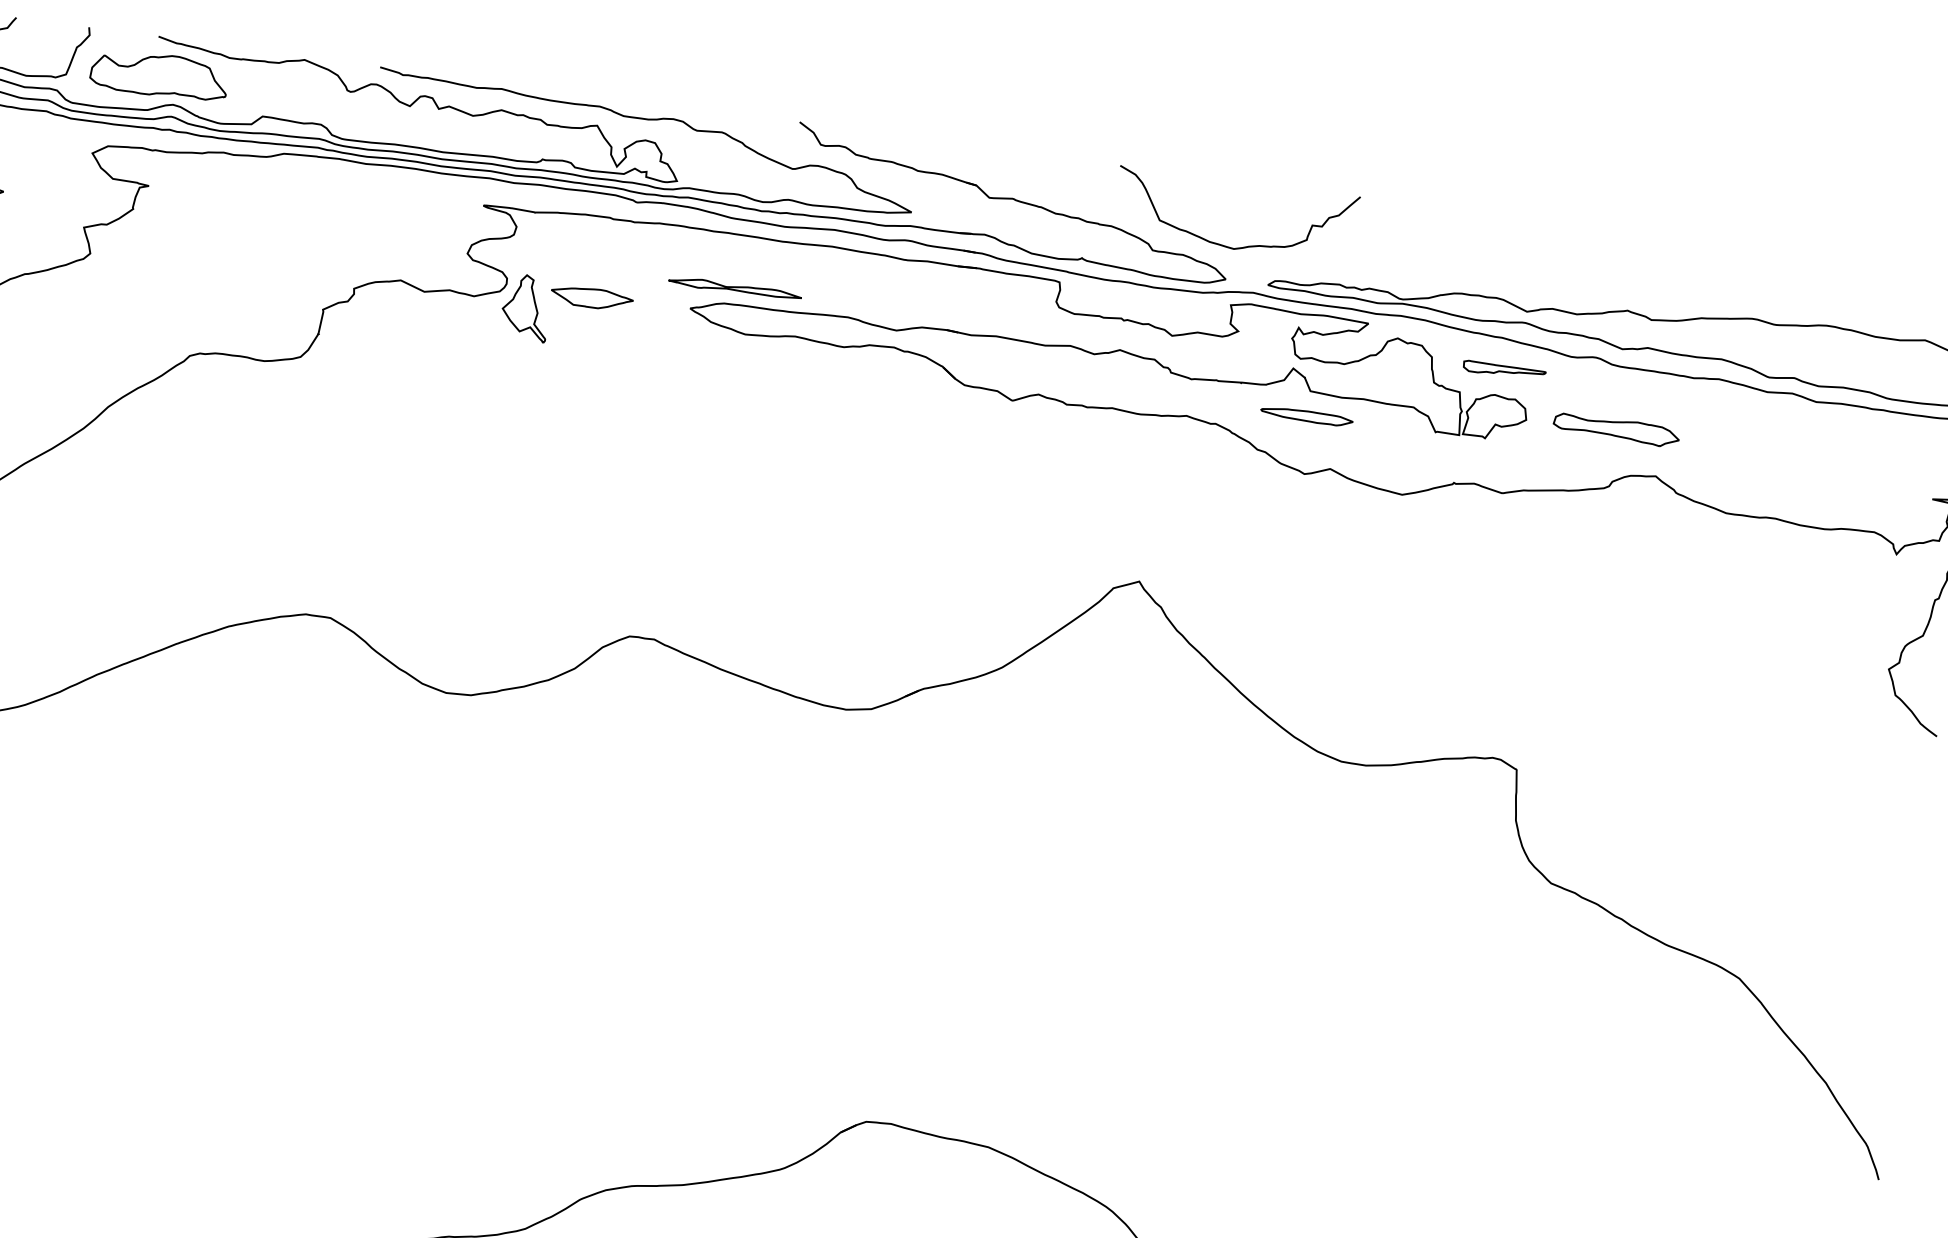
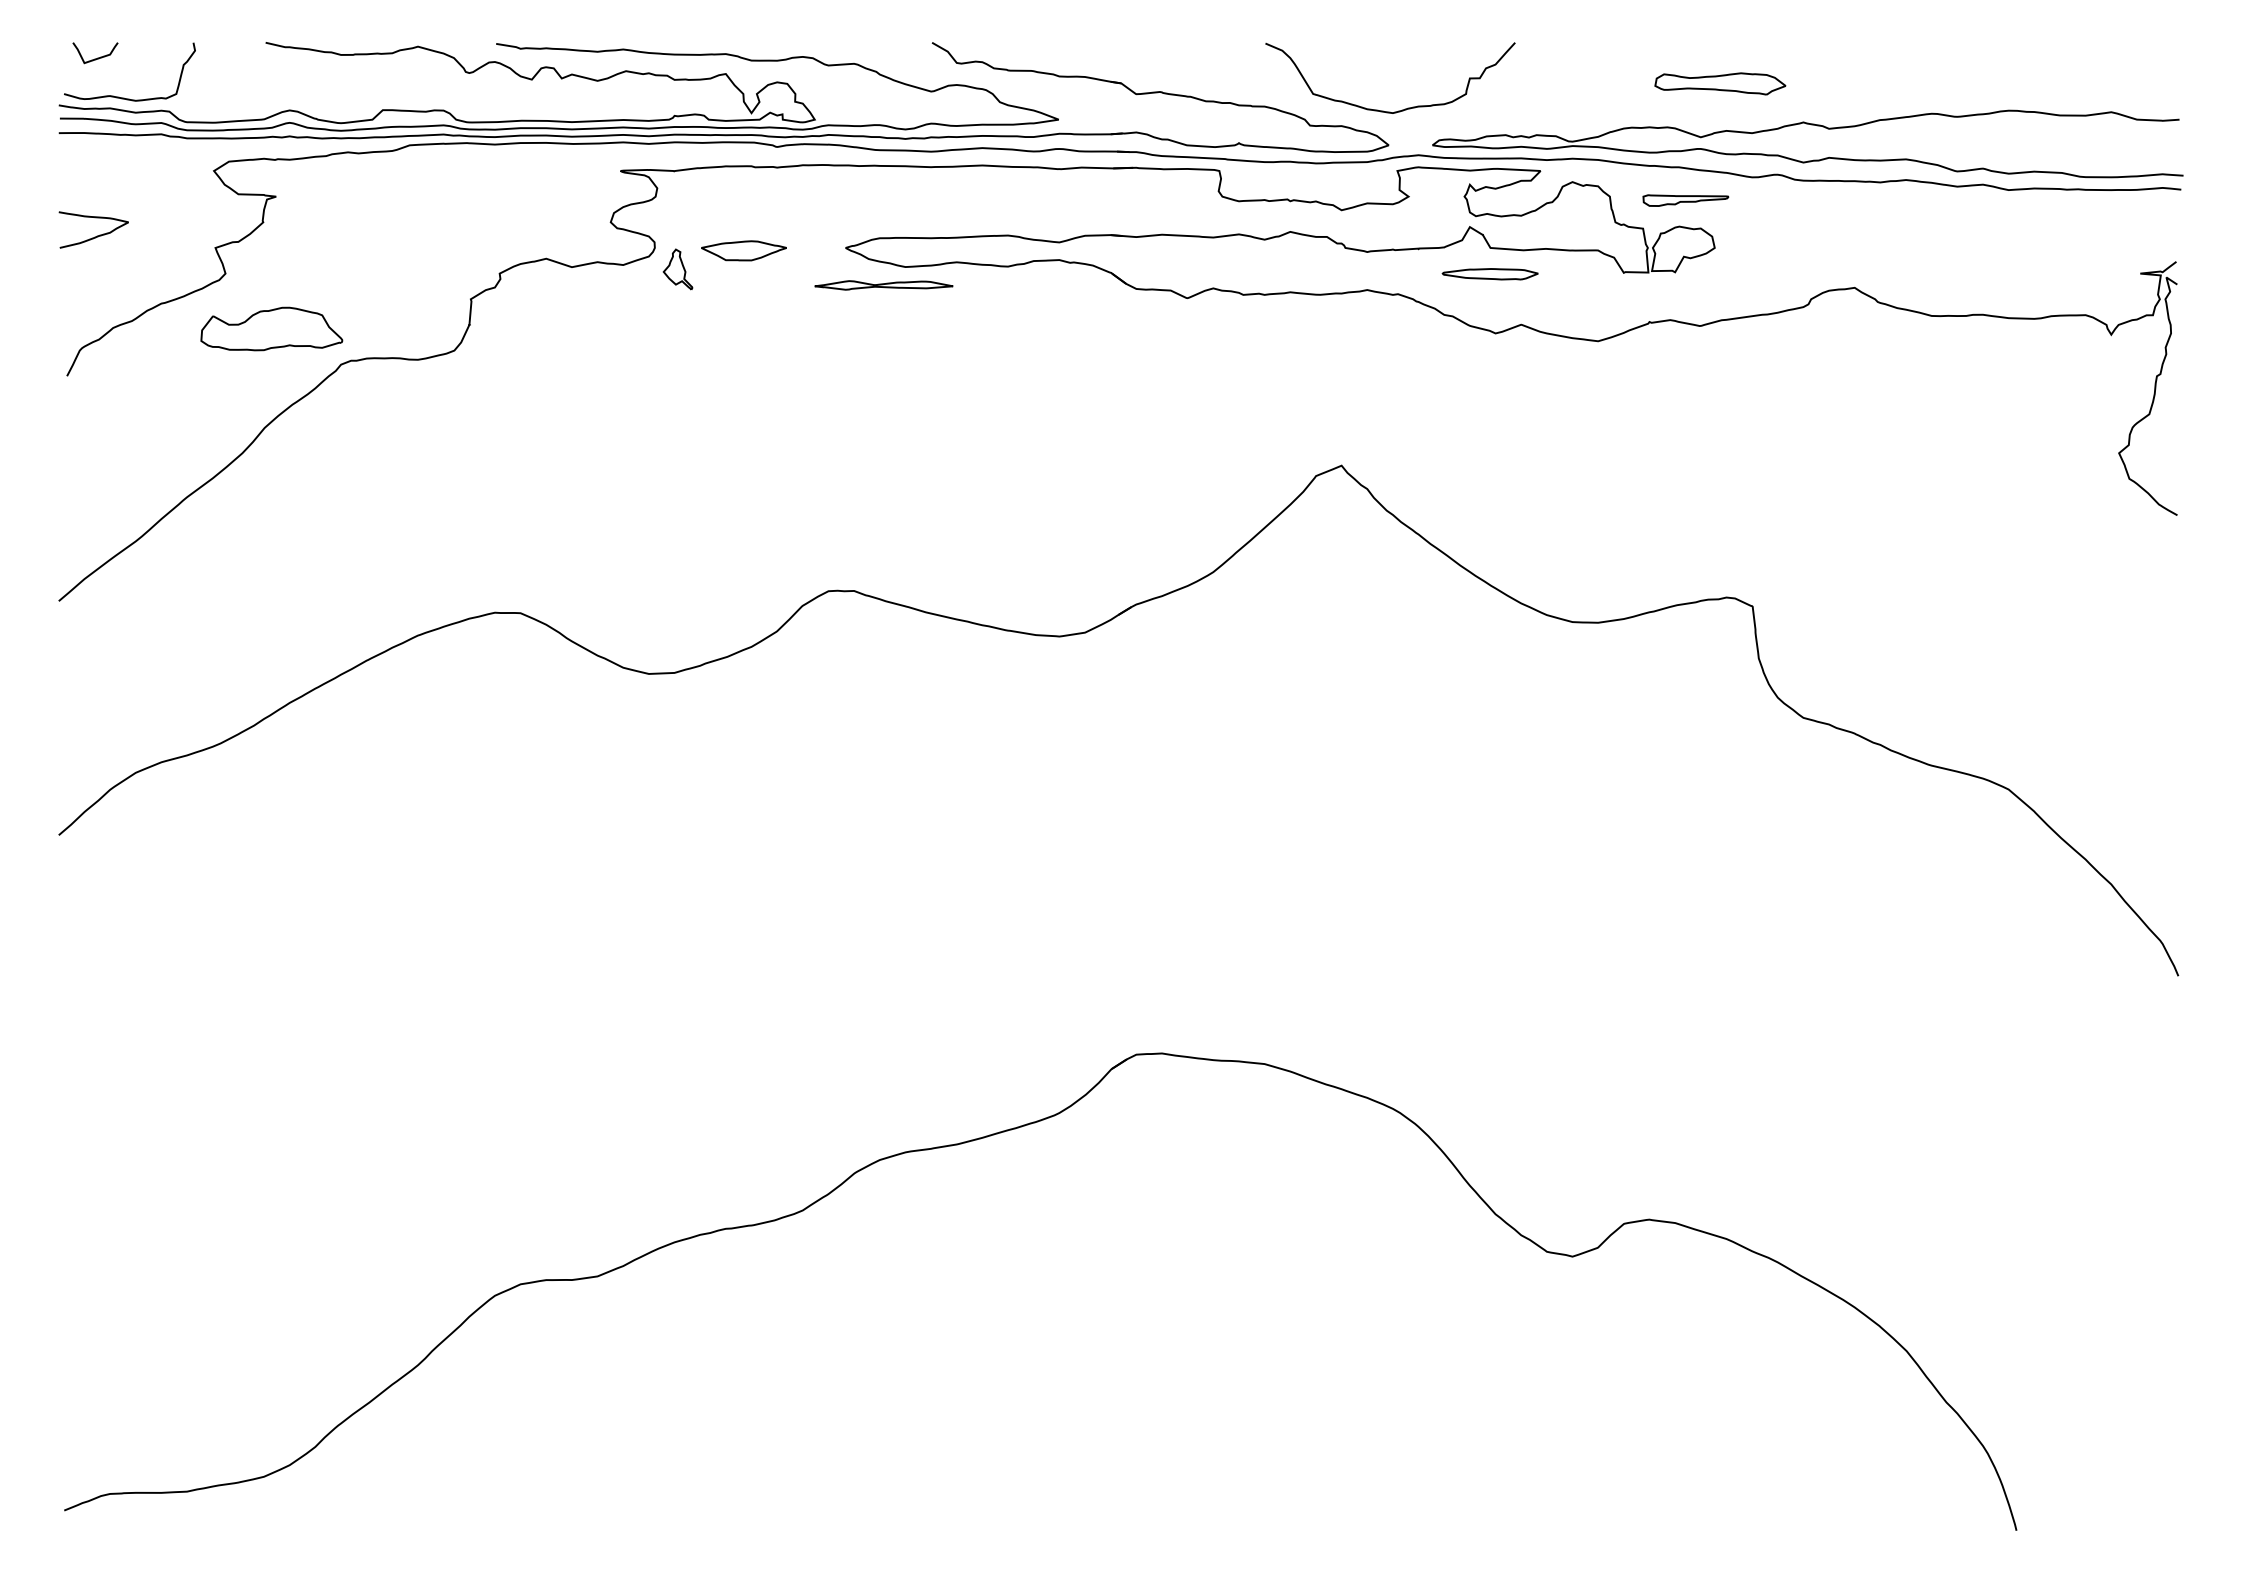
part: (159, 74) -> (271, 328), moved
part: (734, 288) -> (883, 285), moved
part: (525, 307) -> (677, 269), size x0.6
part: (1616, 429) -> (1720, 83), moved

